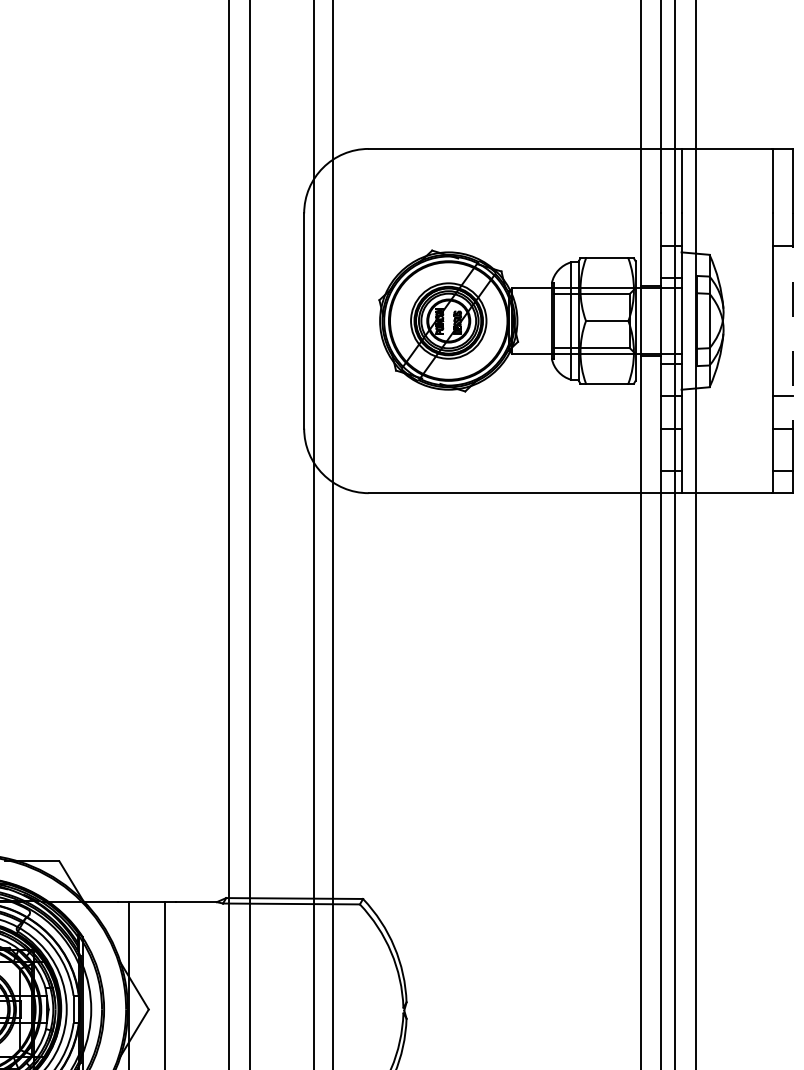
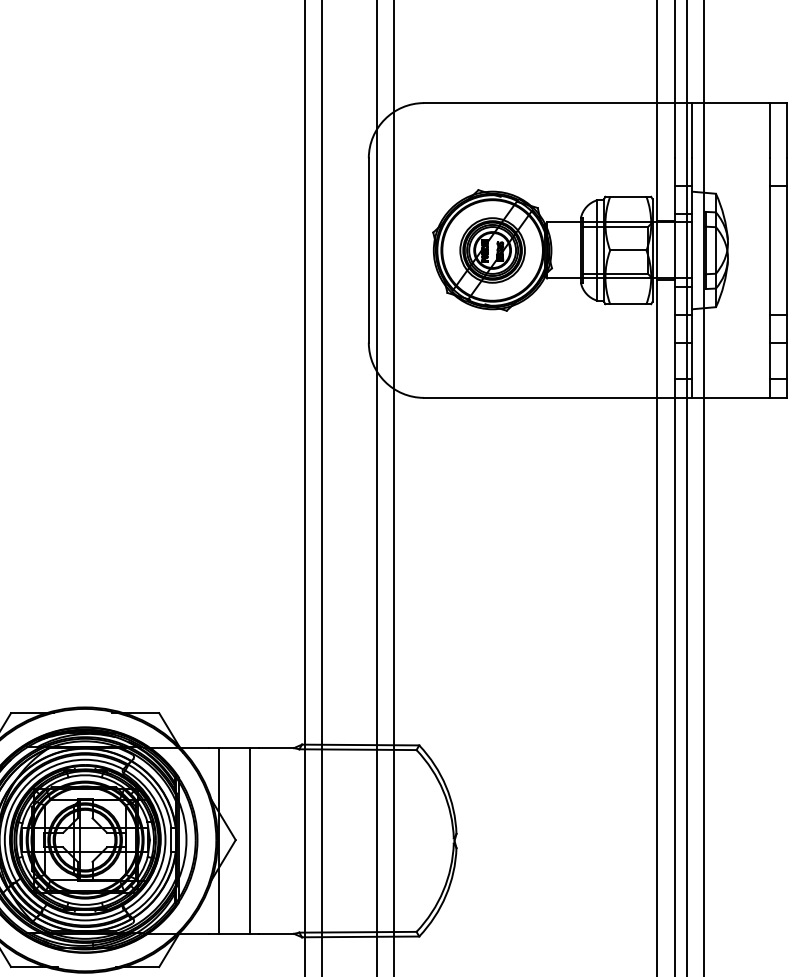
line: (793, 321) -> (787, 250), dashed -> solid

